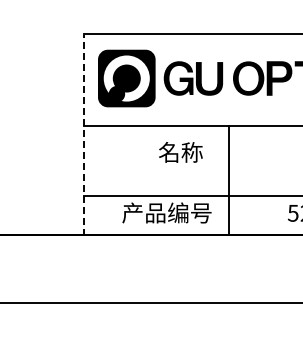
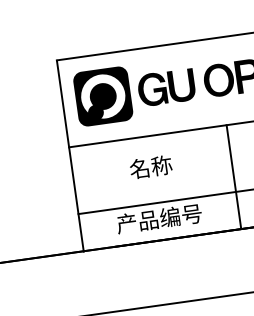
line: (84, 135) -> (70, 156), dashed -> solid
text: (180, 152) -> (150, 167), moved
line: (229, 180) -> (234, 176), moved

